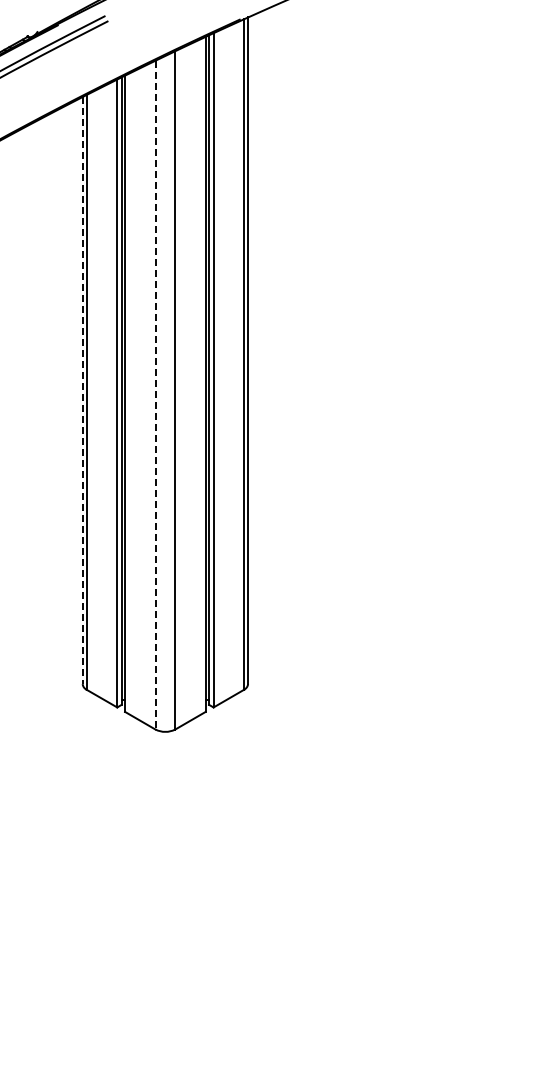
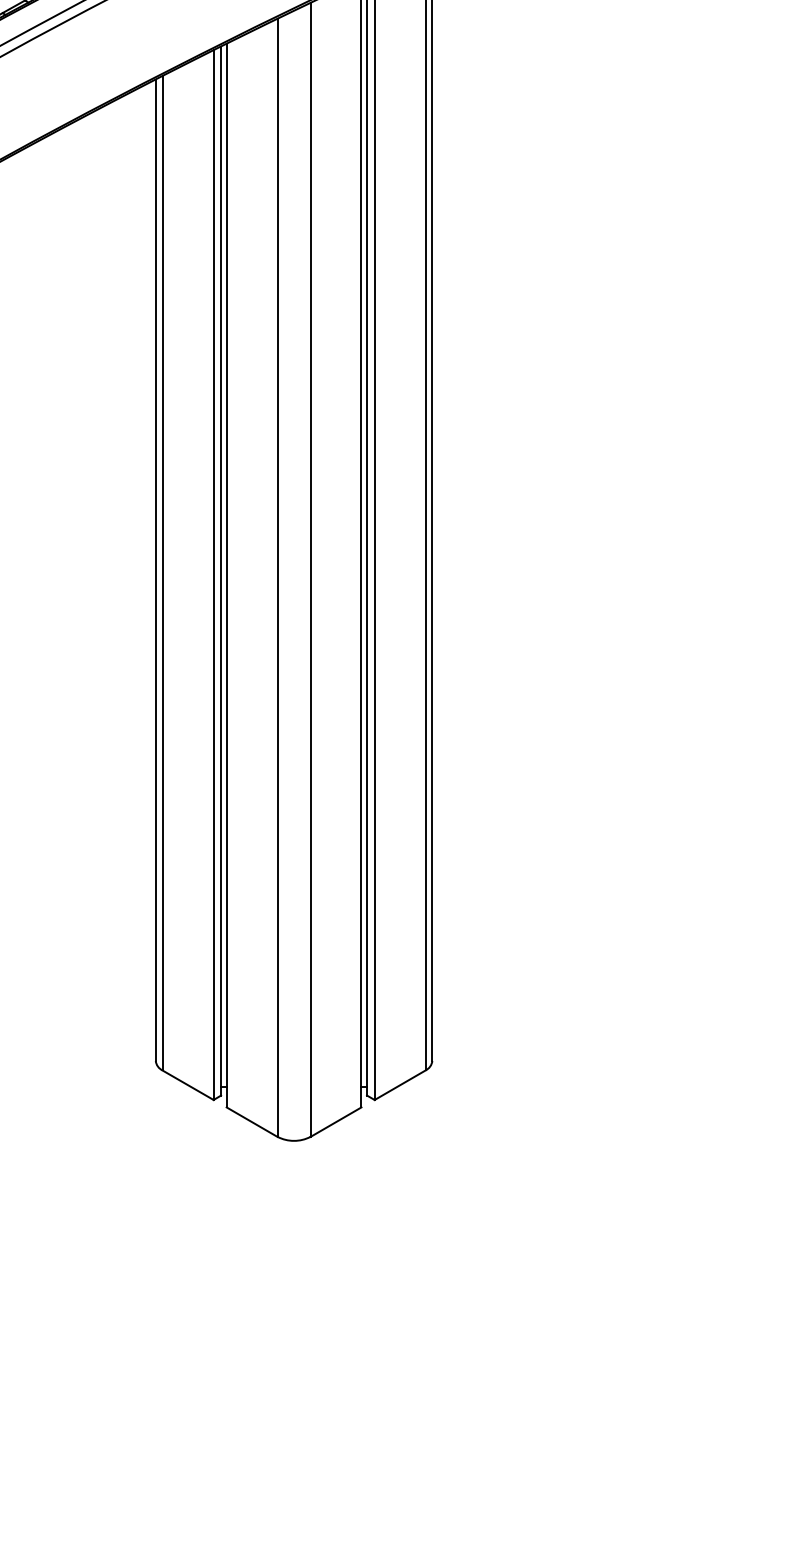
line: (82, 391) -> (155, 571), dashed -> solid
line: (155, 395) -> (277, 578), dashed -> solid

